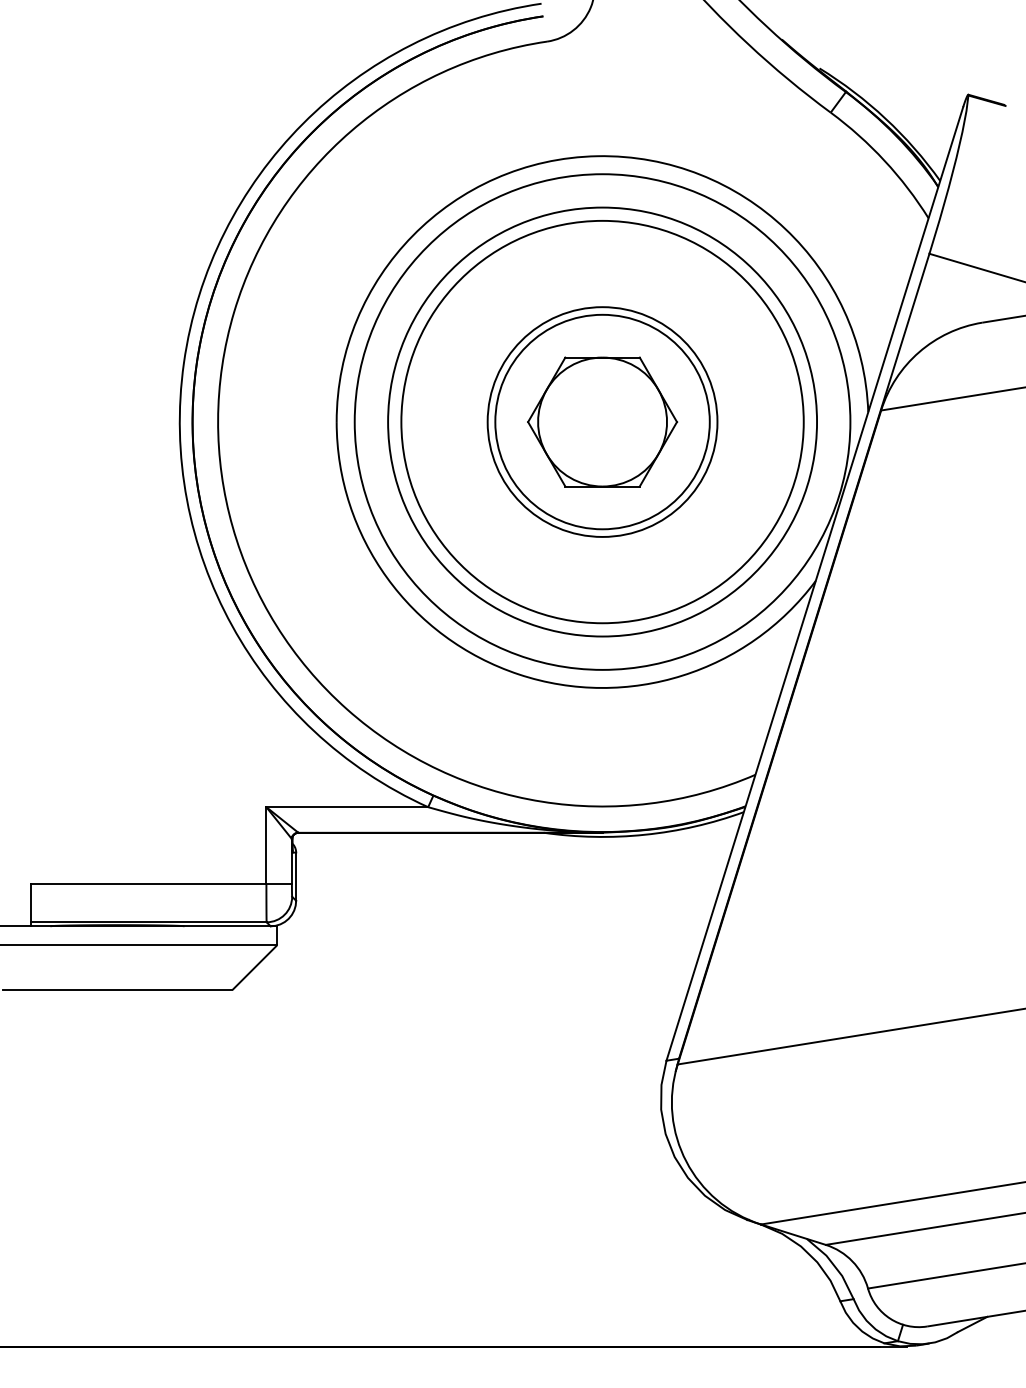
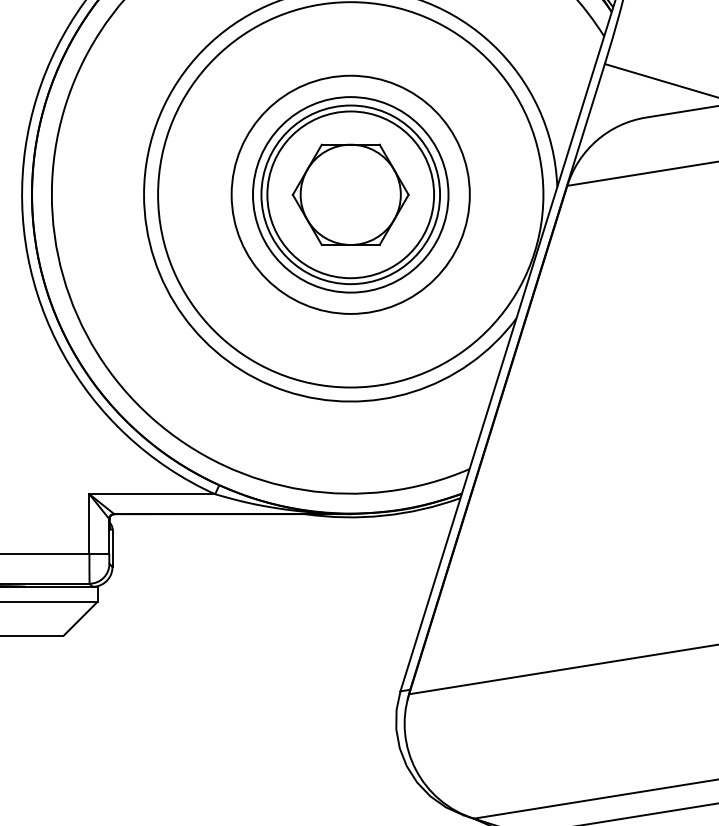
circle: (602, 421) -> (350, 194), size x0.62
circle: (602, 421) -> (350, 194), size x0.71

